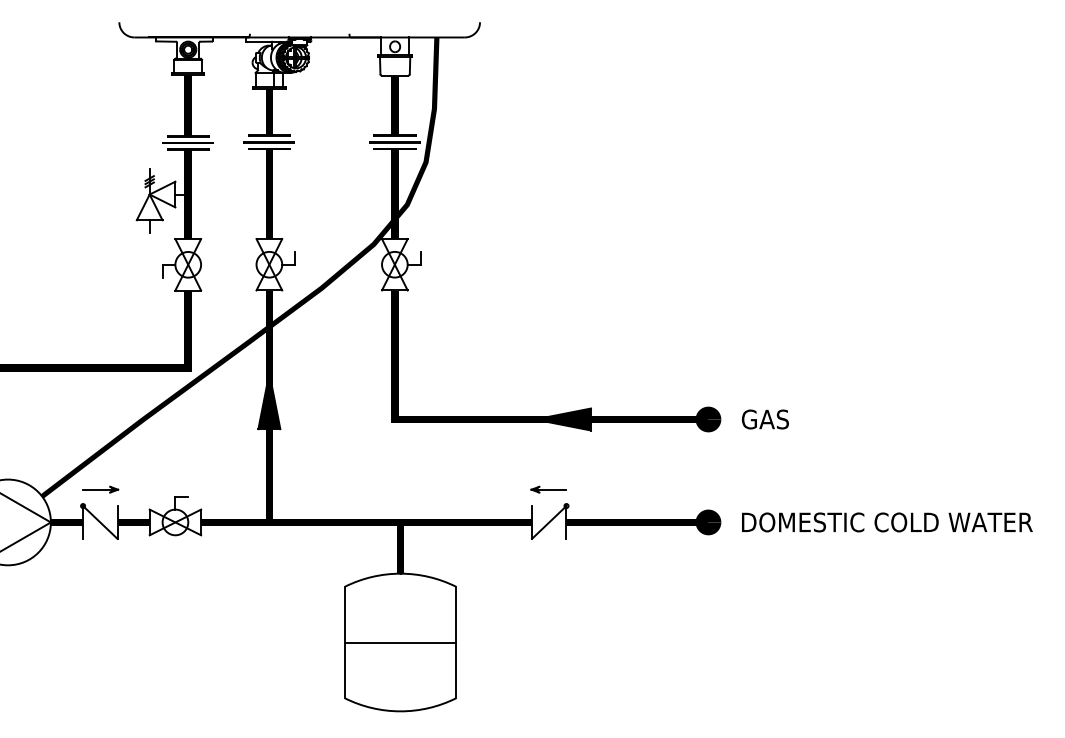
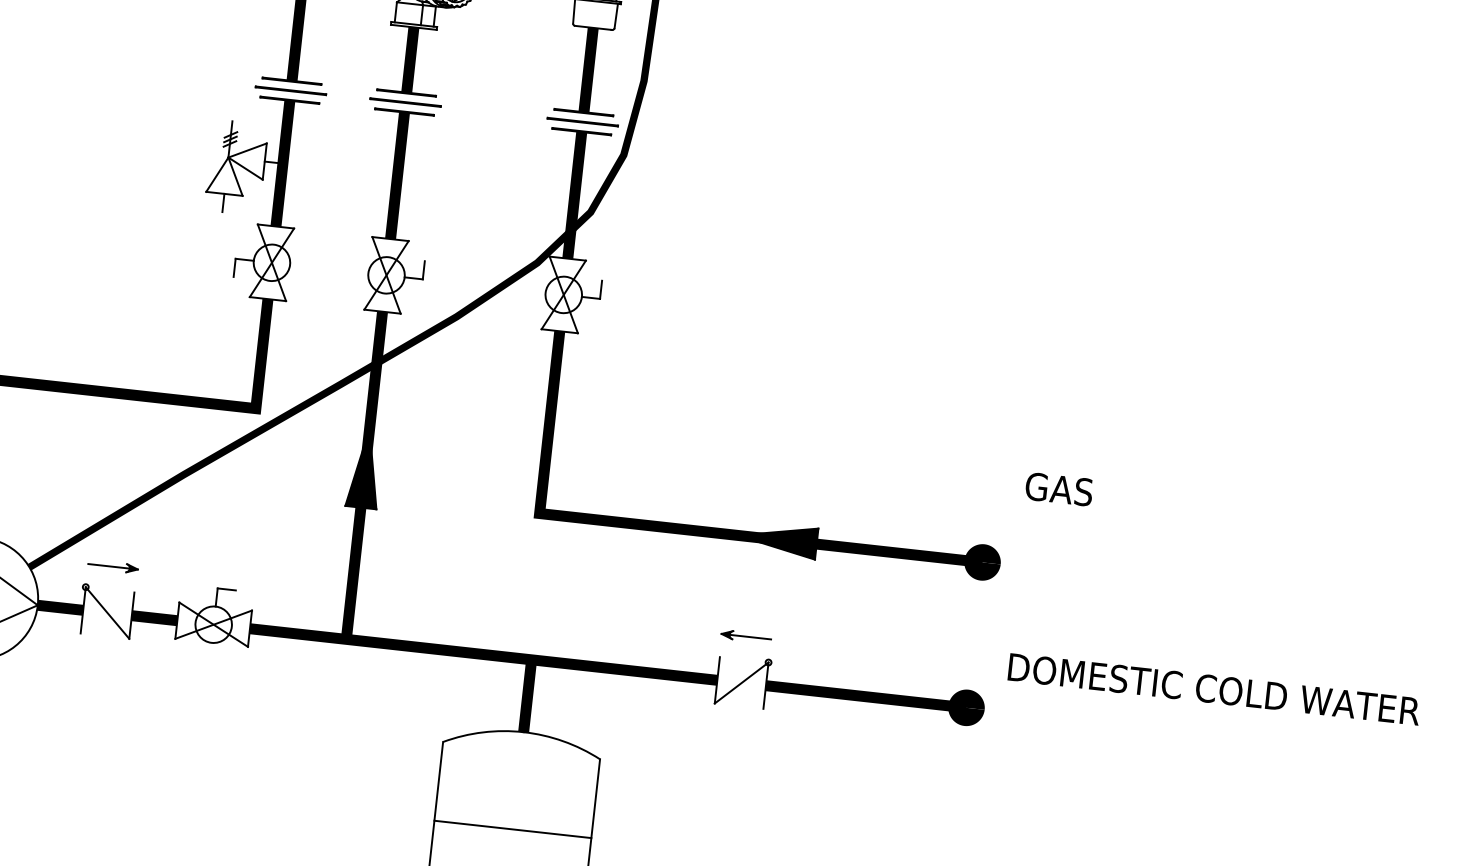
text: (764, 419) -> (1057, 489), moved
text: (887, 522) -> (1214, 689), moved

